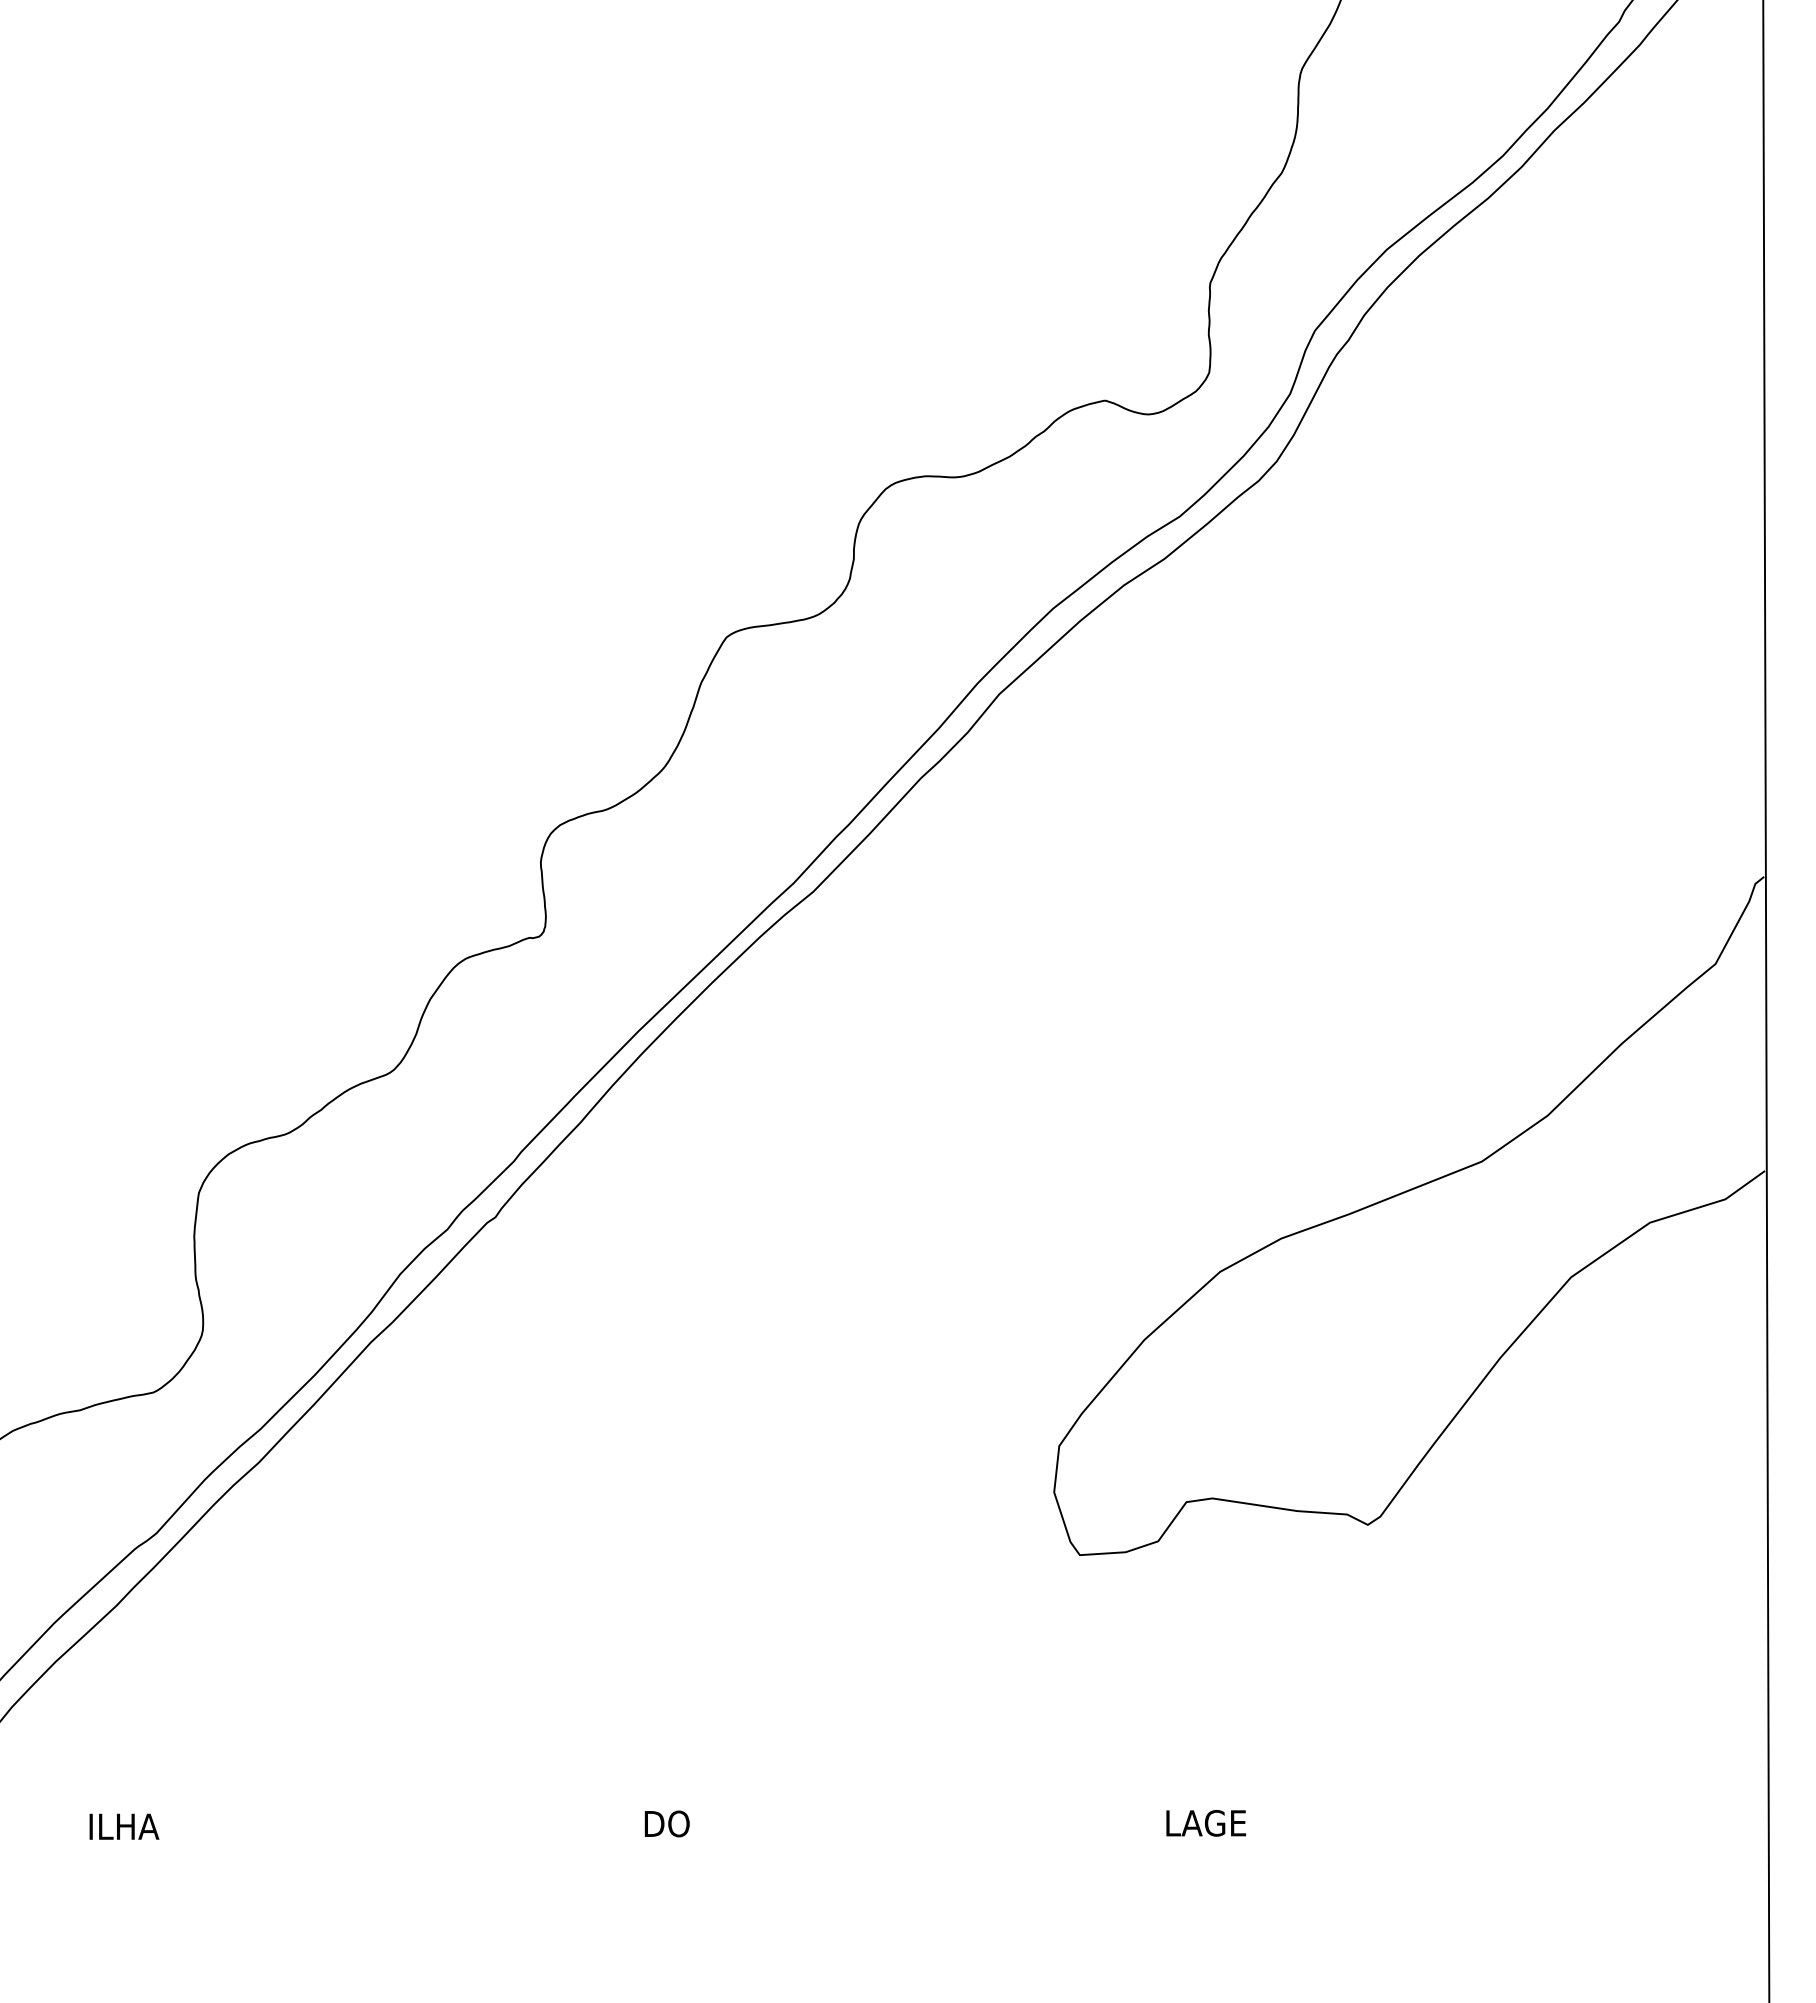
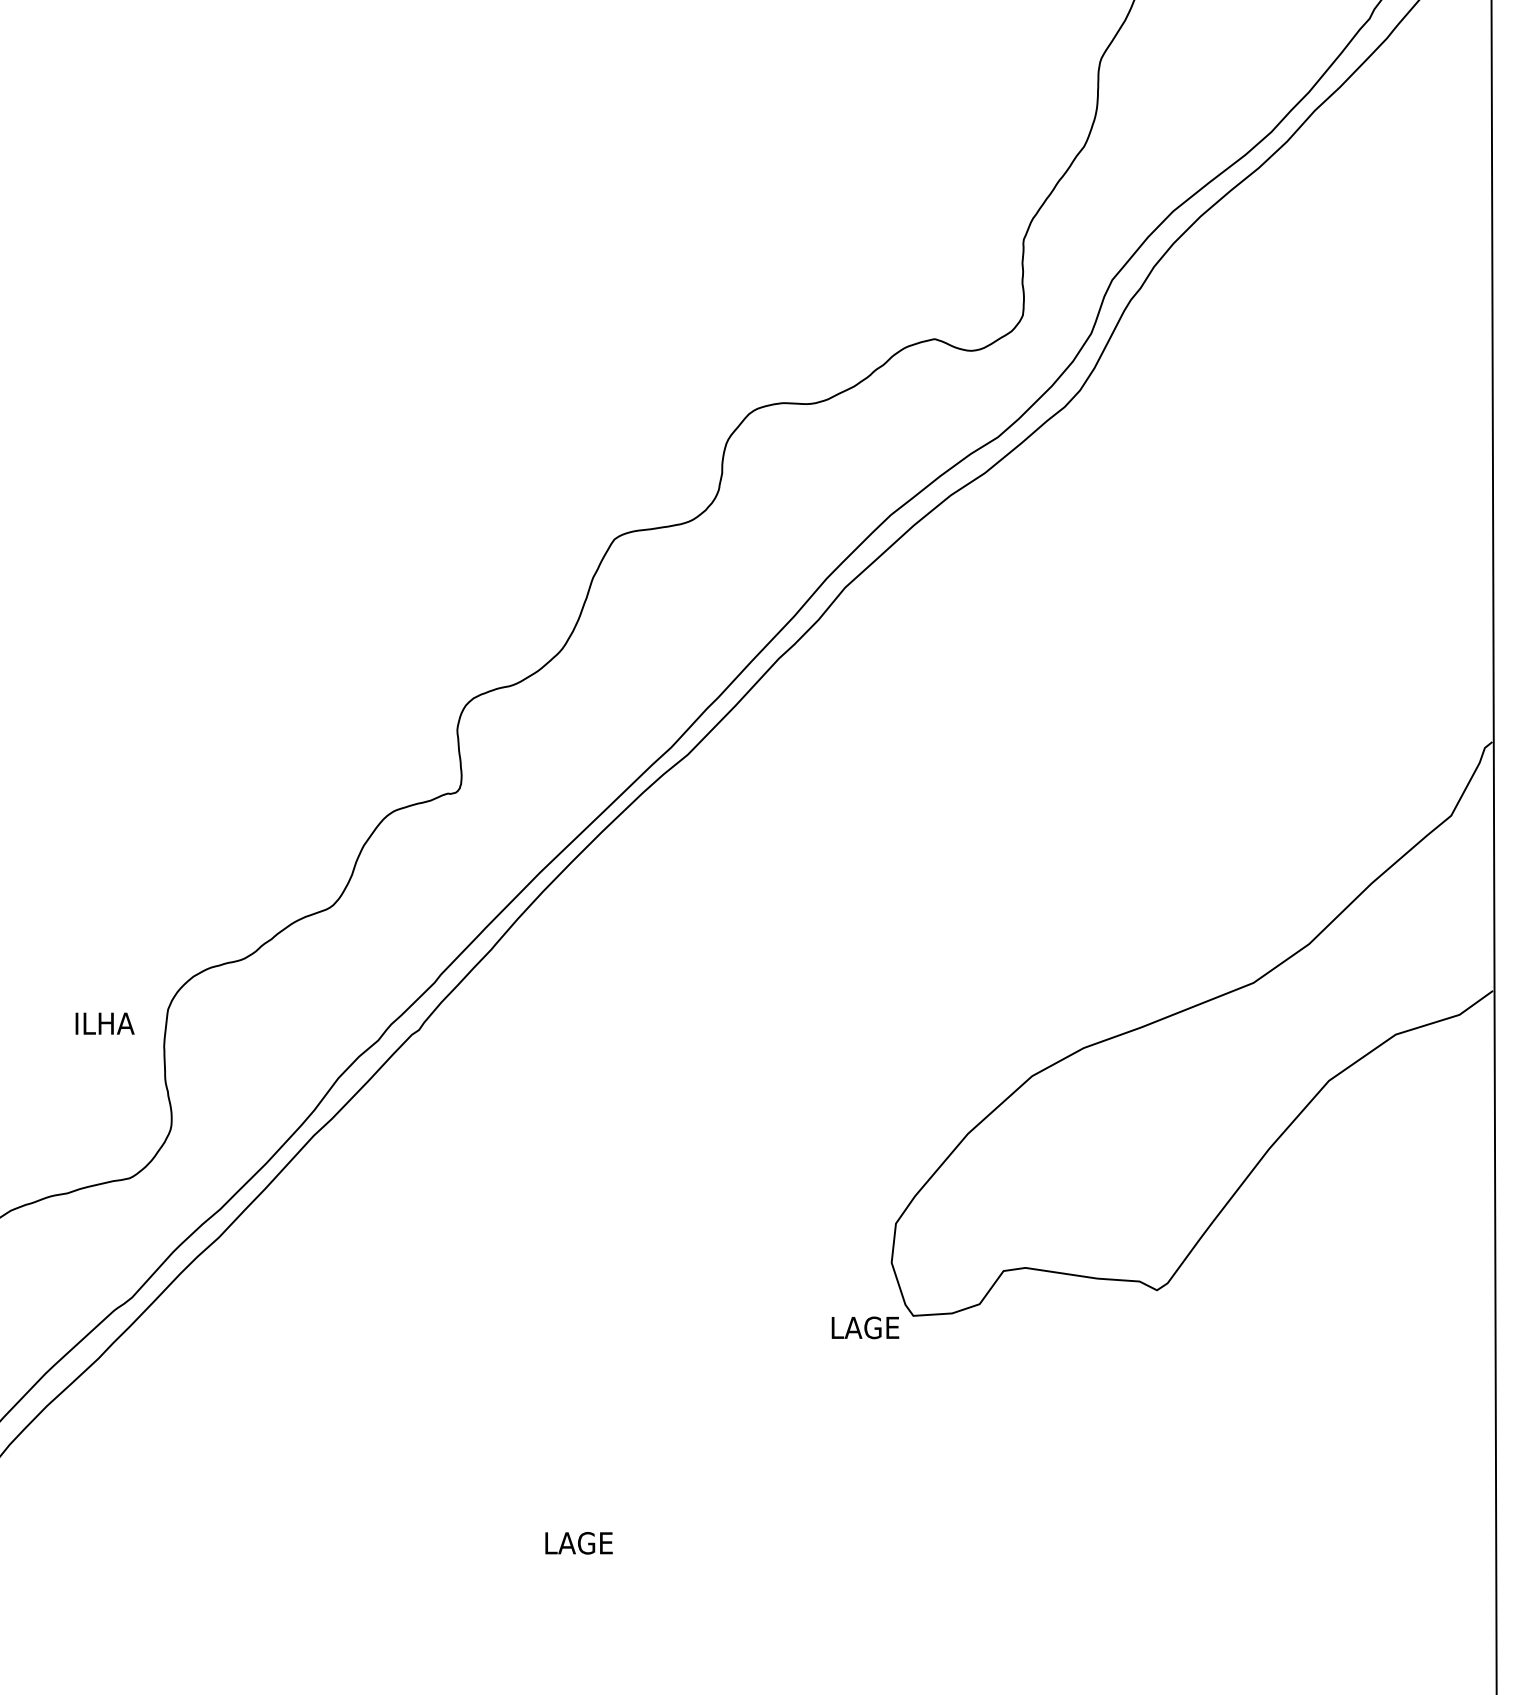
text: (686, 1823) -> (580, 1542), DO -> LAGE
text: (1205, 1823) -> (864, 1328), moved
text: (124, 1826) -> (105, 1023), moved

